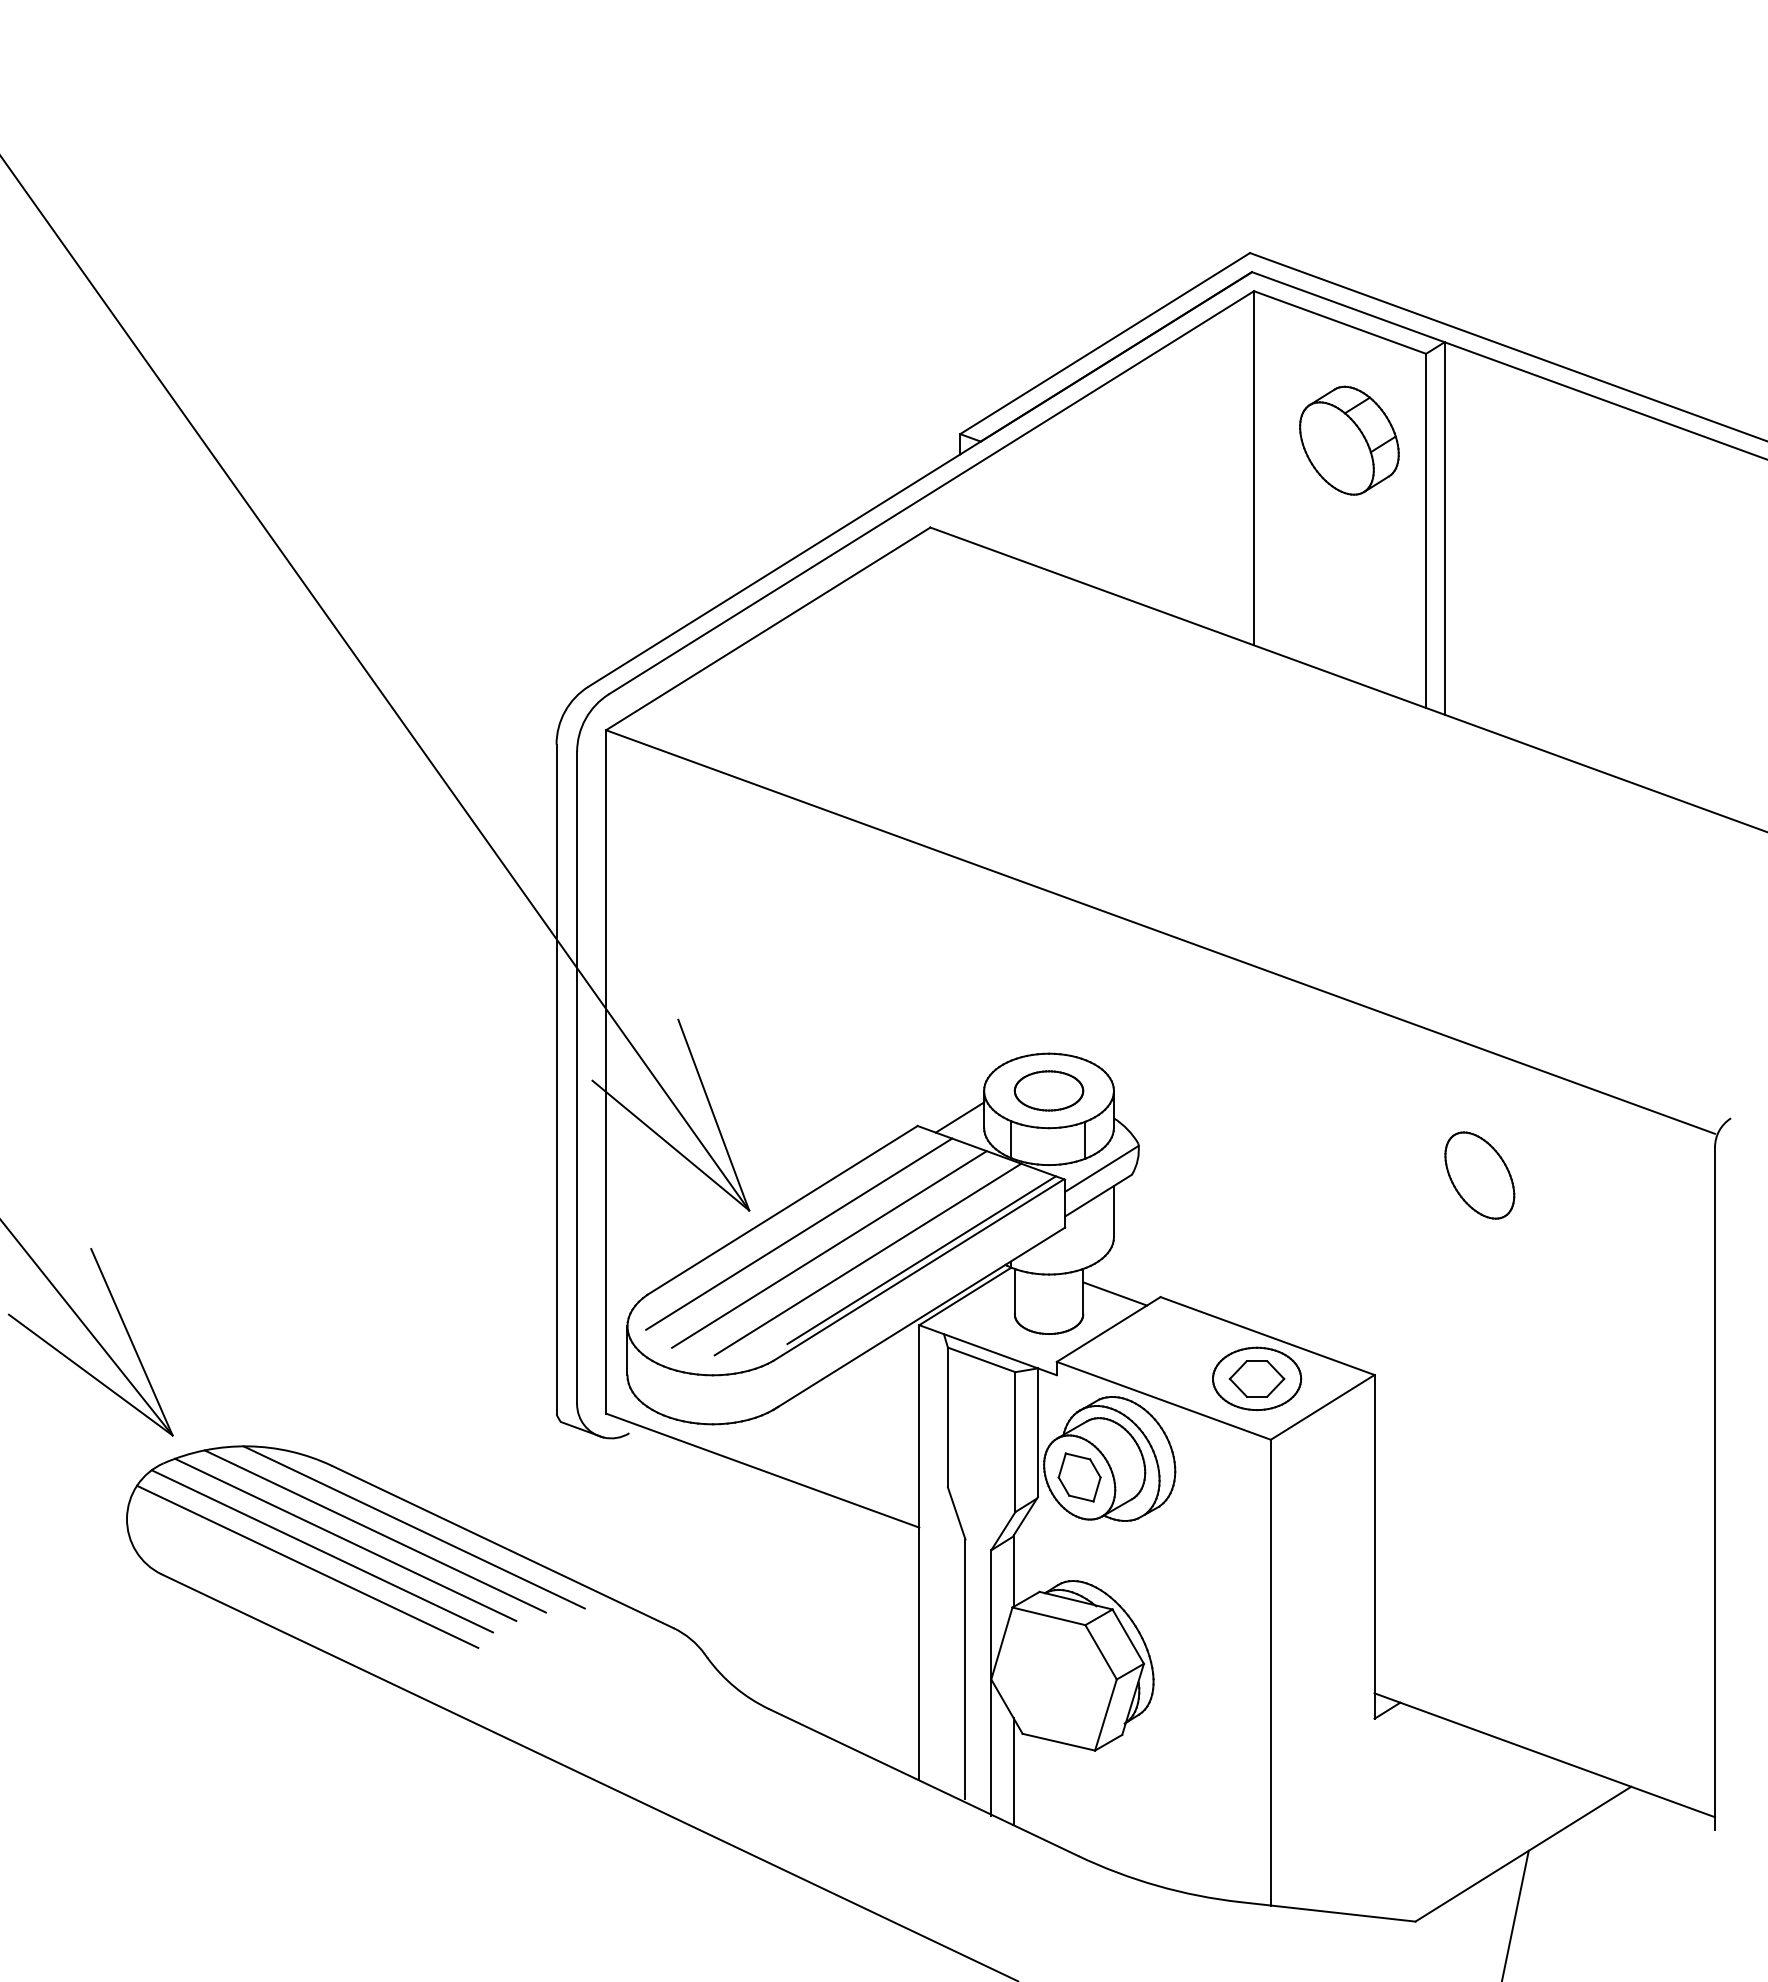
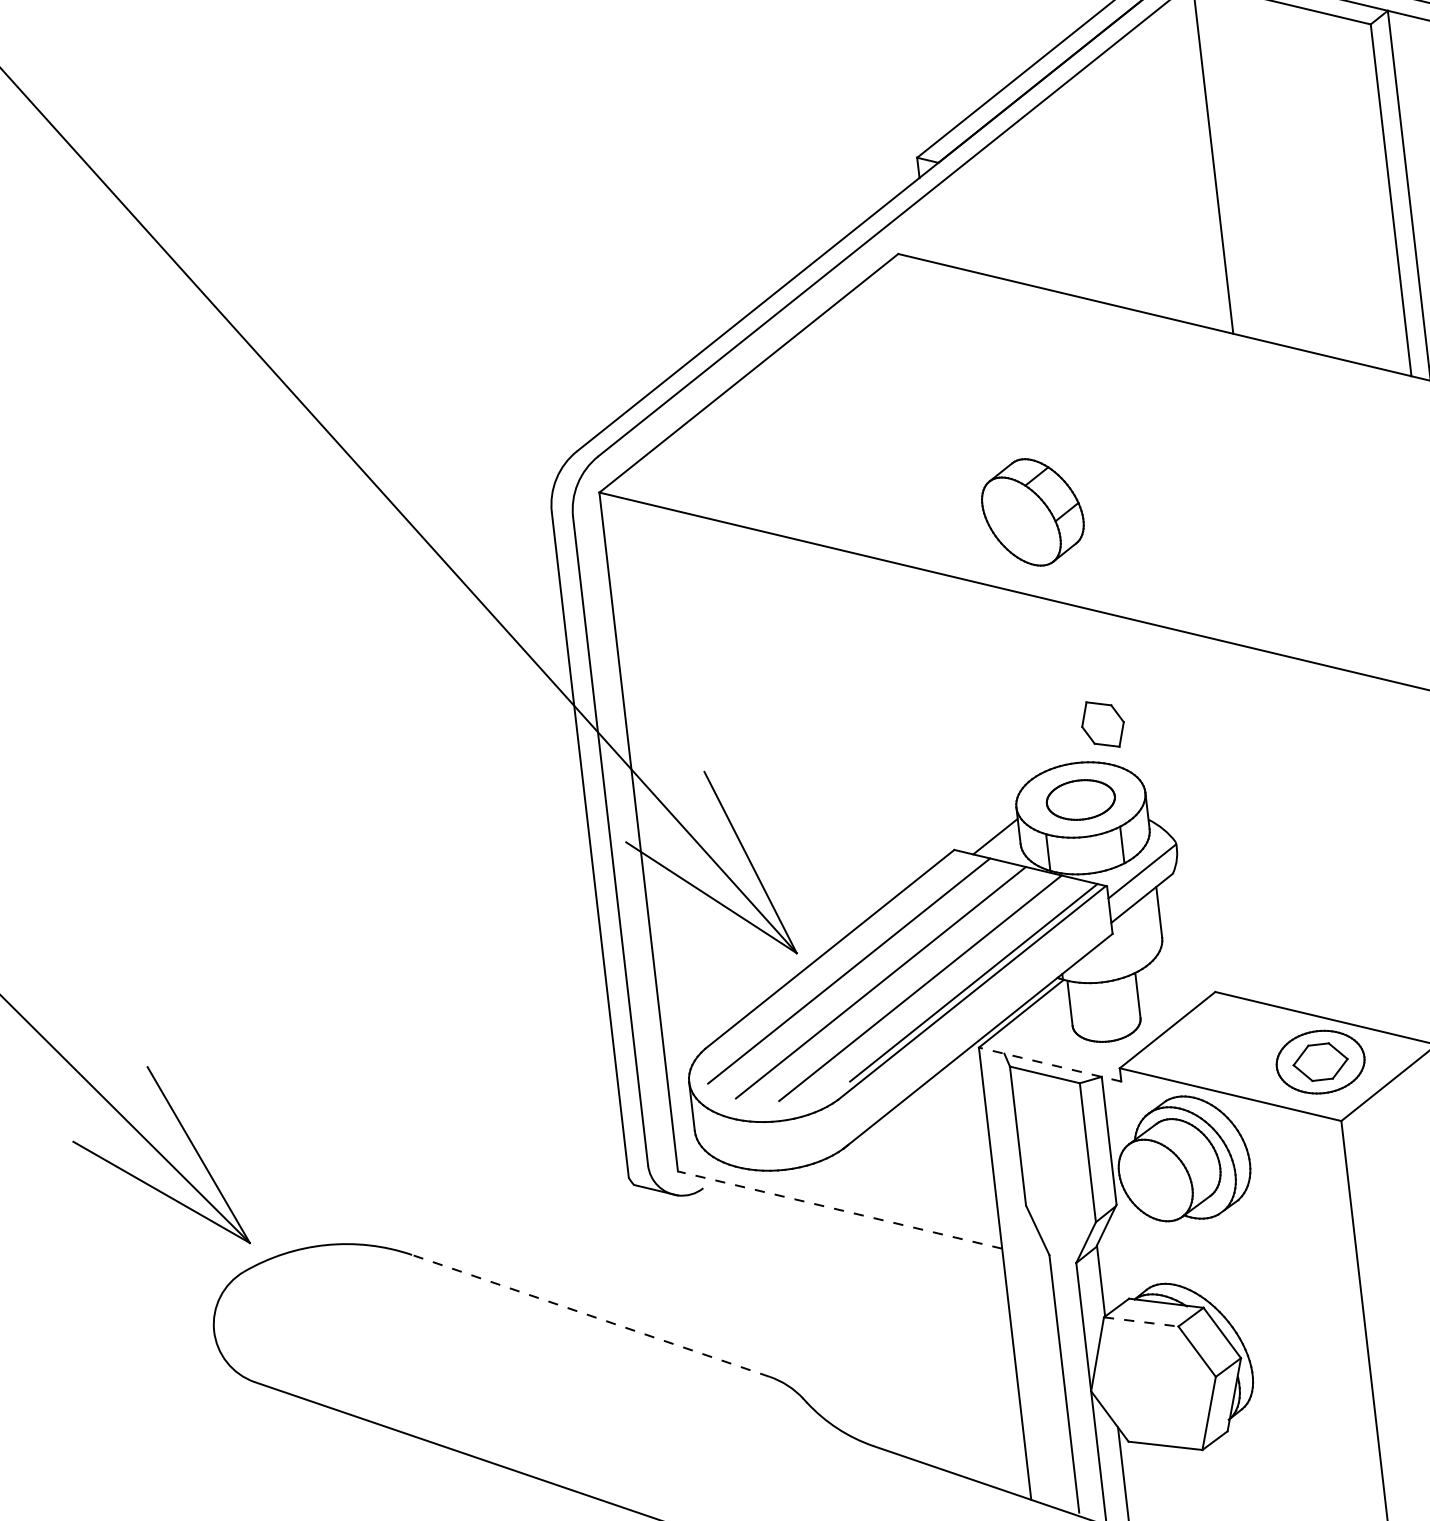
part: (1349, 440) -> (1032, 512), moved
line: (1115, 1293) -> (1170, 993), removed
line: (987, 1350) -> (1049, 1064), solid -> dashed
line: (762, 1470) -> (839, 1209), solid -> dashed
part: (1079, 1477) -> (1102, 724), moved
line: (413, 1527) -> (499, 1306), removed
line: (375, 1531) -> (462, 1315), removed
line: (345, 1539) -> (433, 1326), removed
line: (503, 1547) -> (591, 1316), solid -> dashed
line: (322, 1551) -> (412, 1341), removed
line: (307, 1566) -> (398, 1357), removed
line: (1048, 1616) -> (1140, 1322), solid -> dashed

